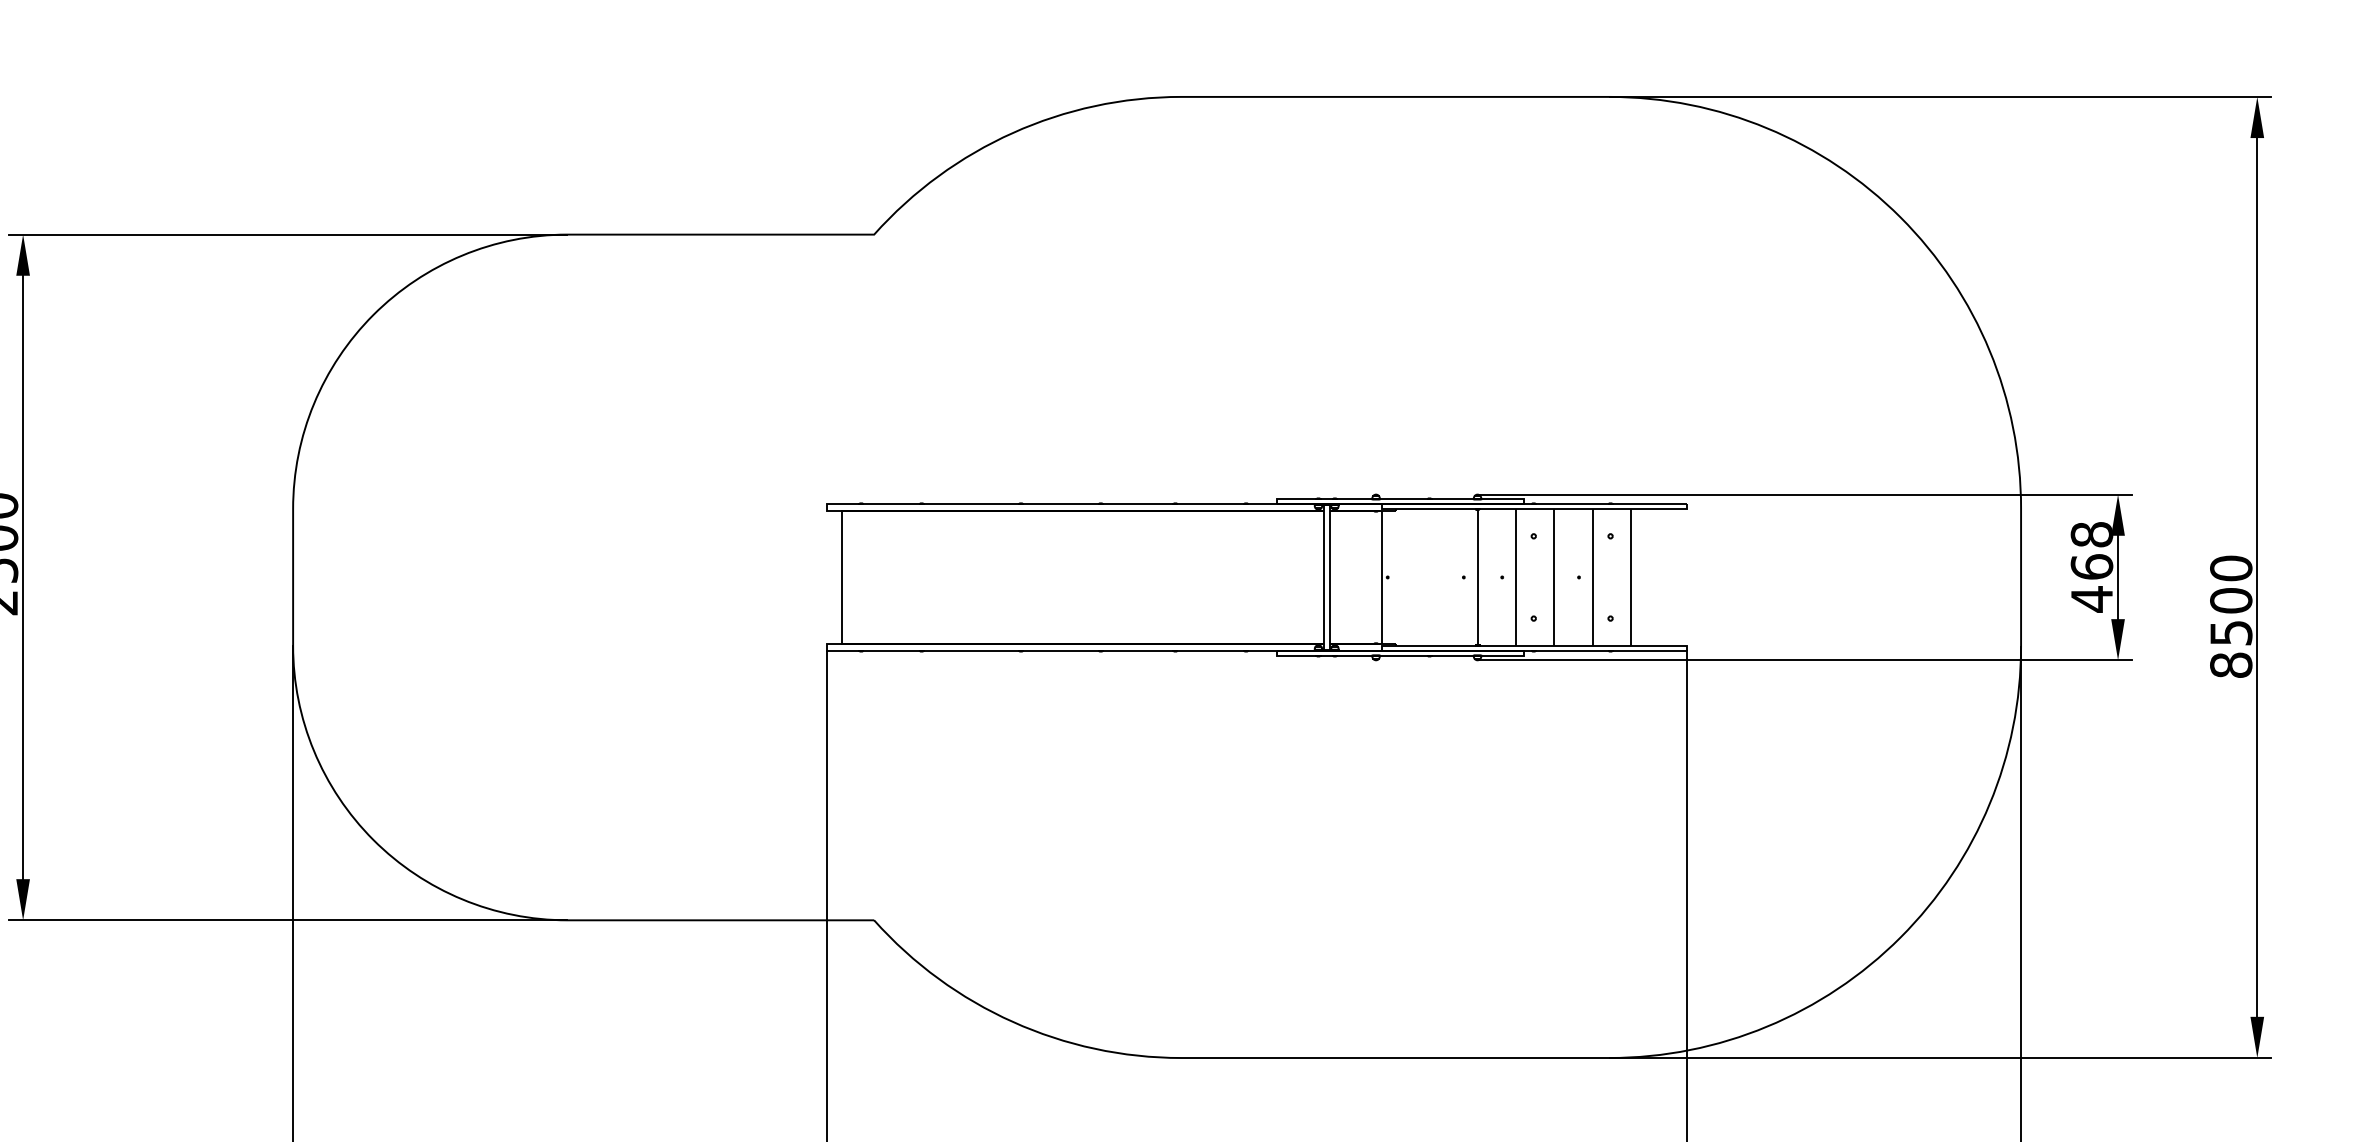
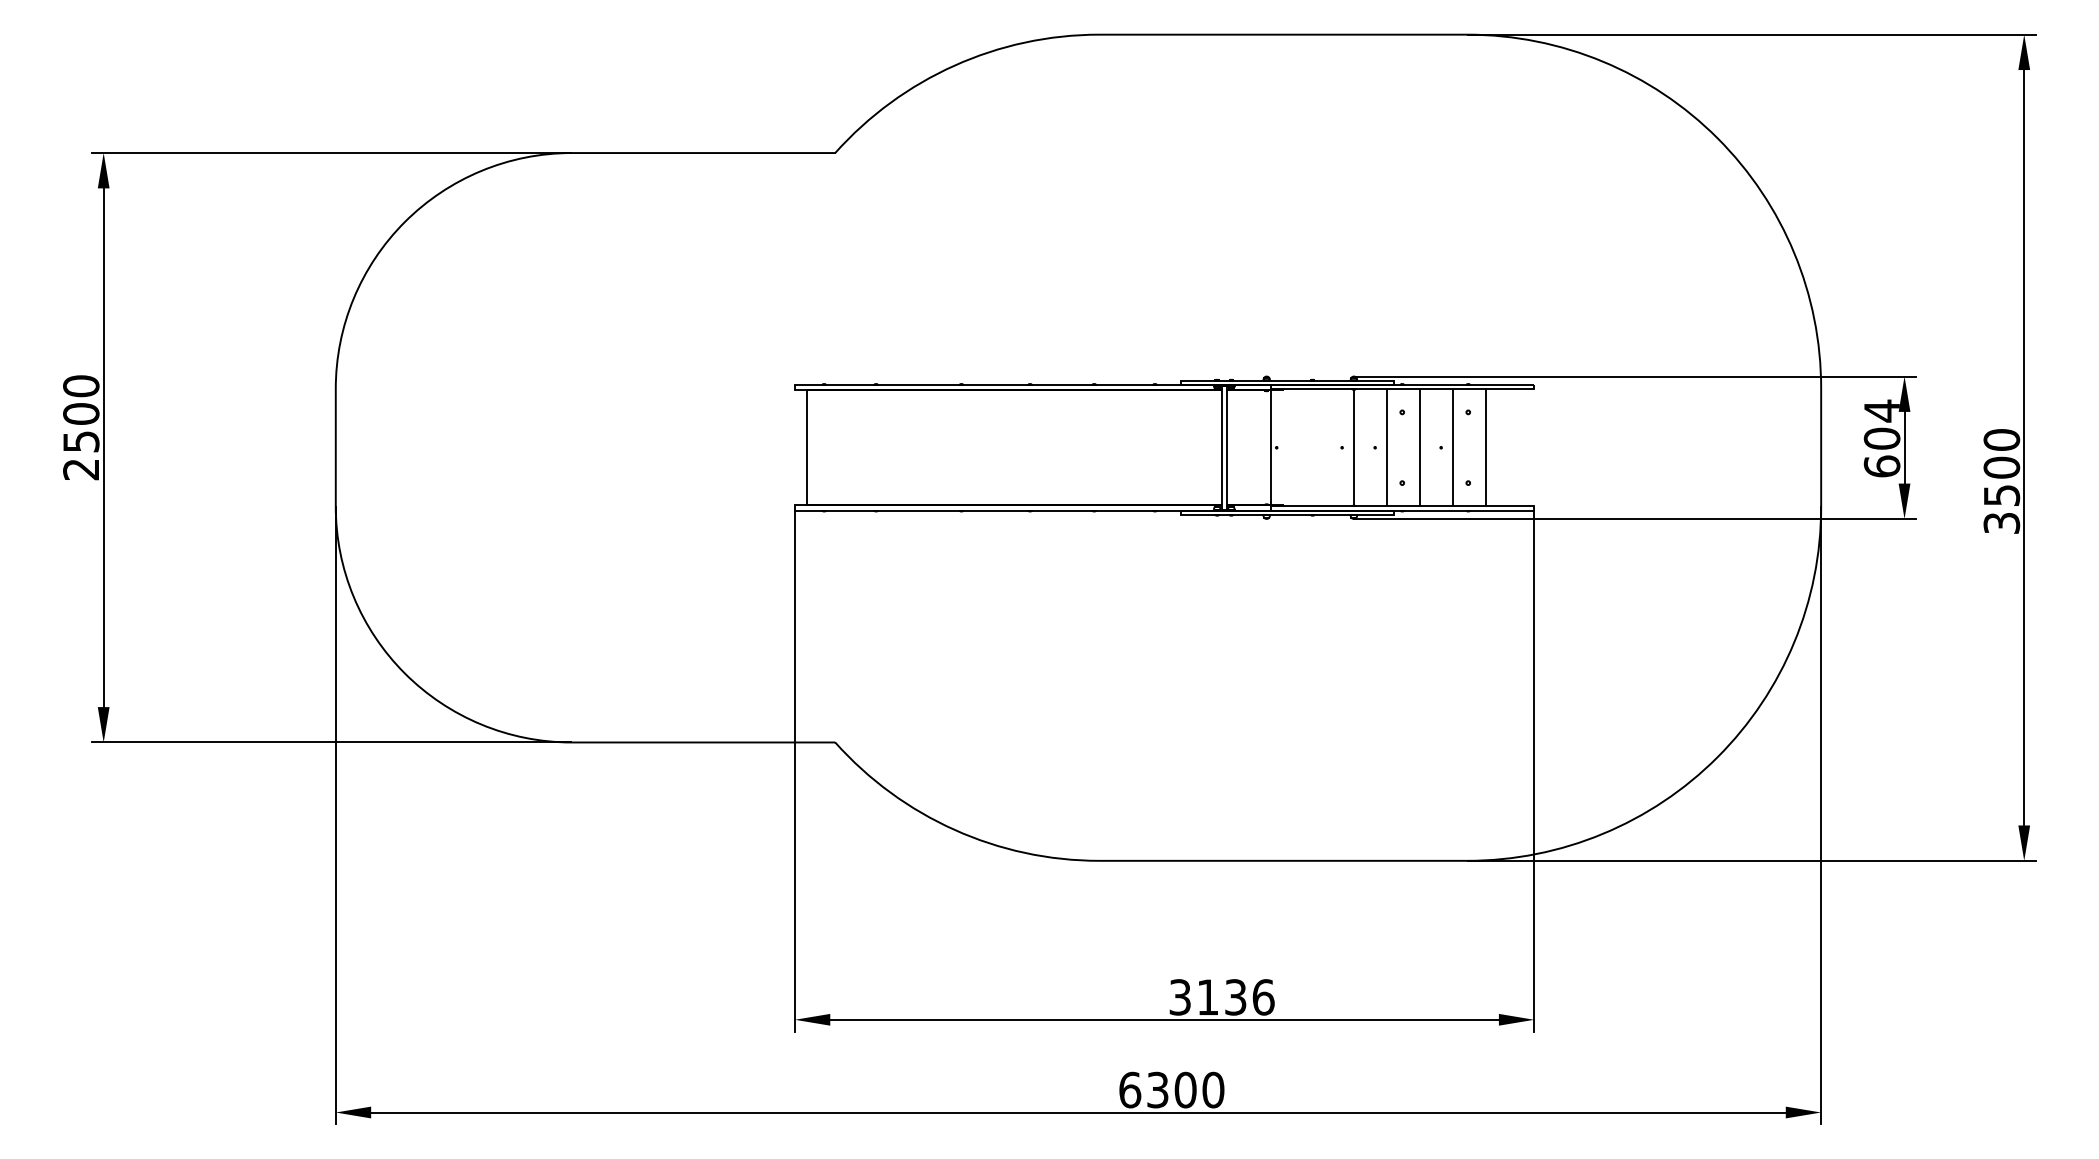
text: (2091, 566) -> (1881, 438), 468 -> 604
text: (2230, 665) -> (2001, 523), 8500 -> 3500

